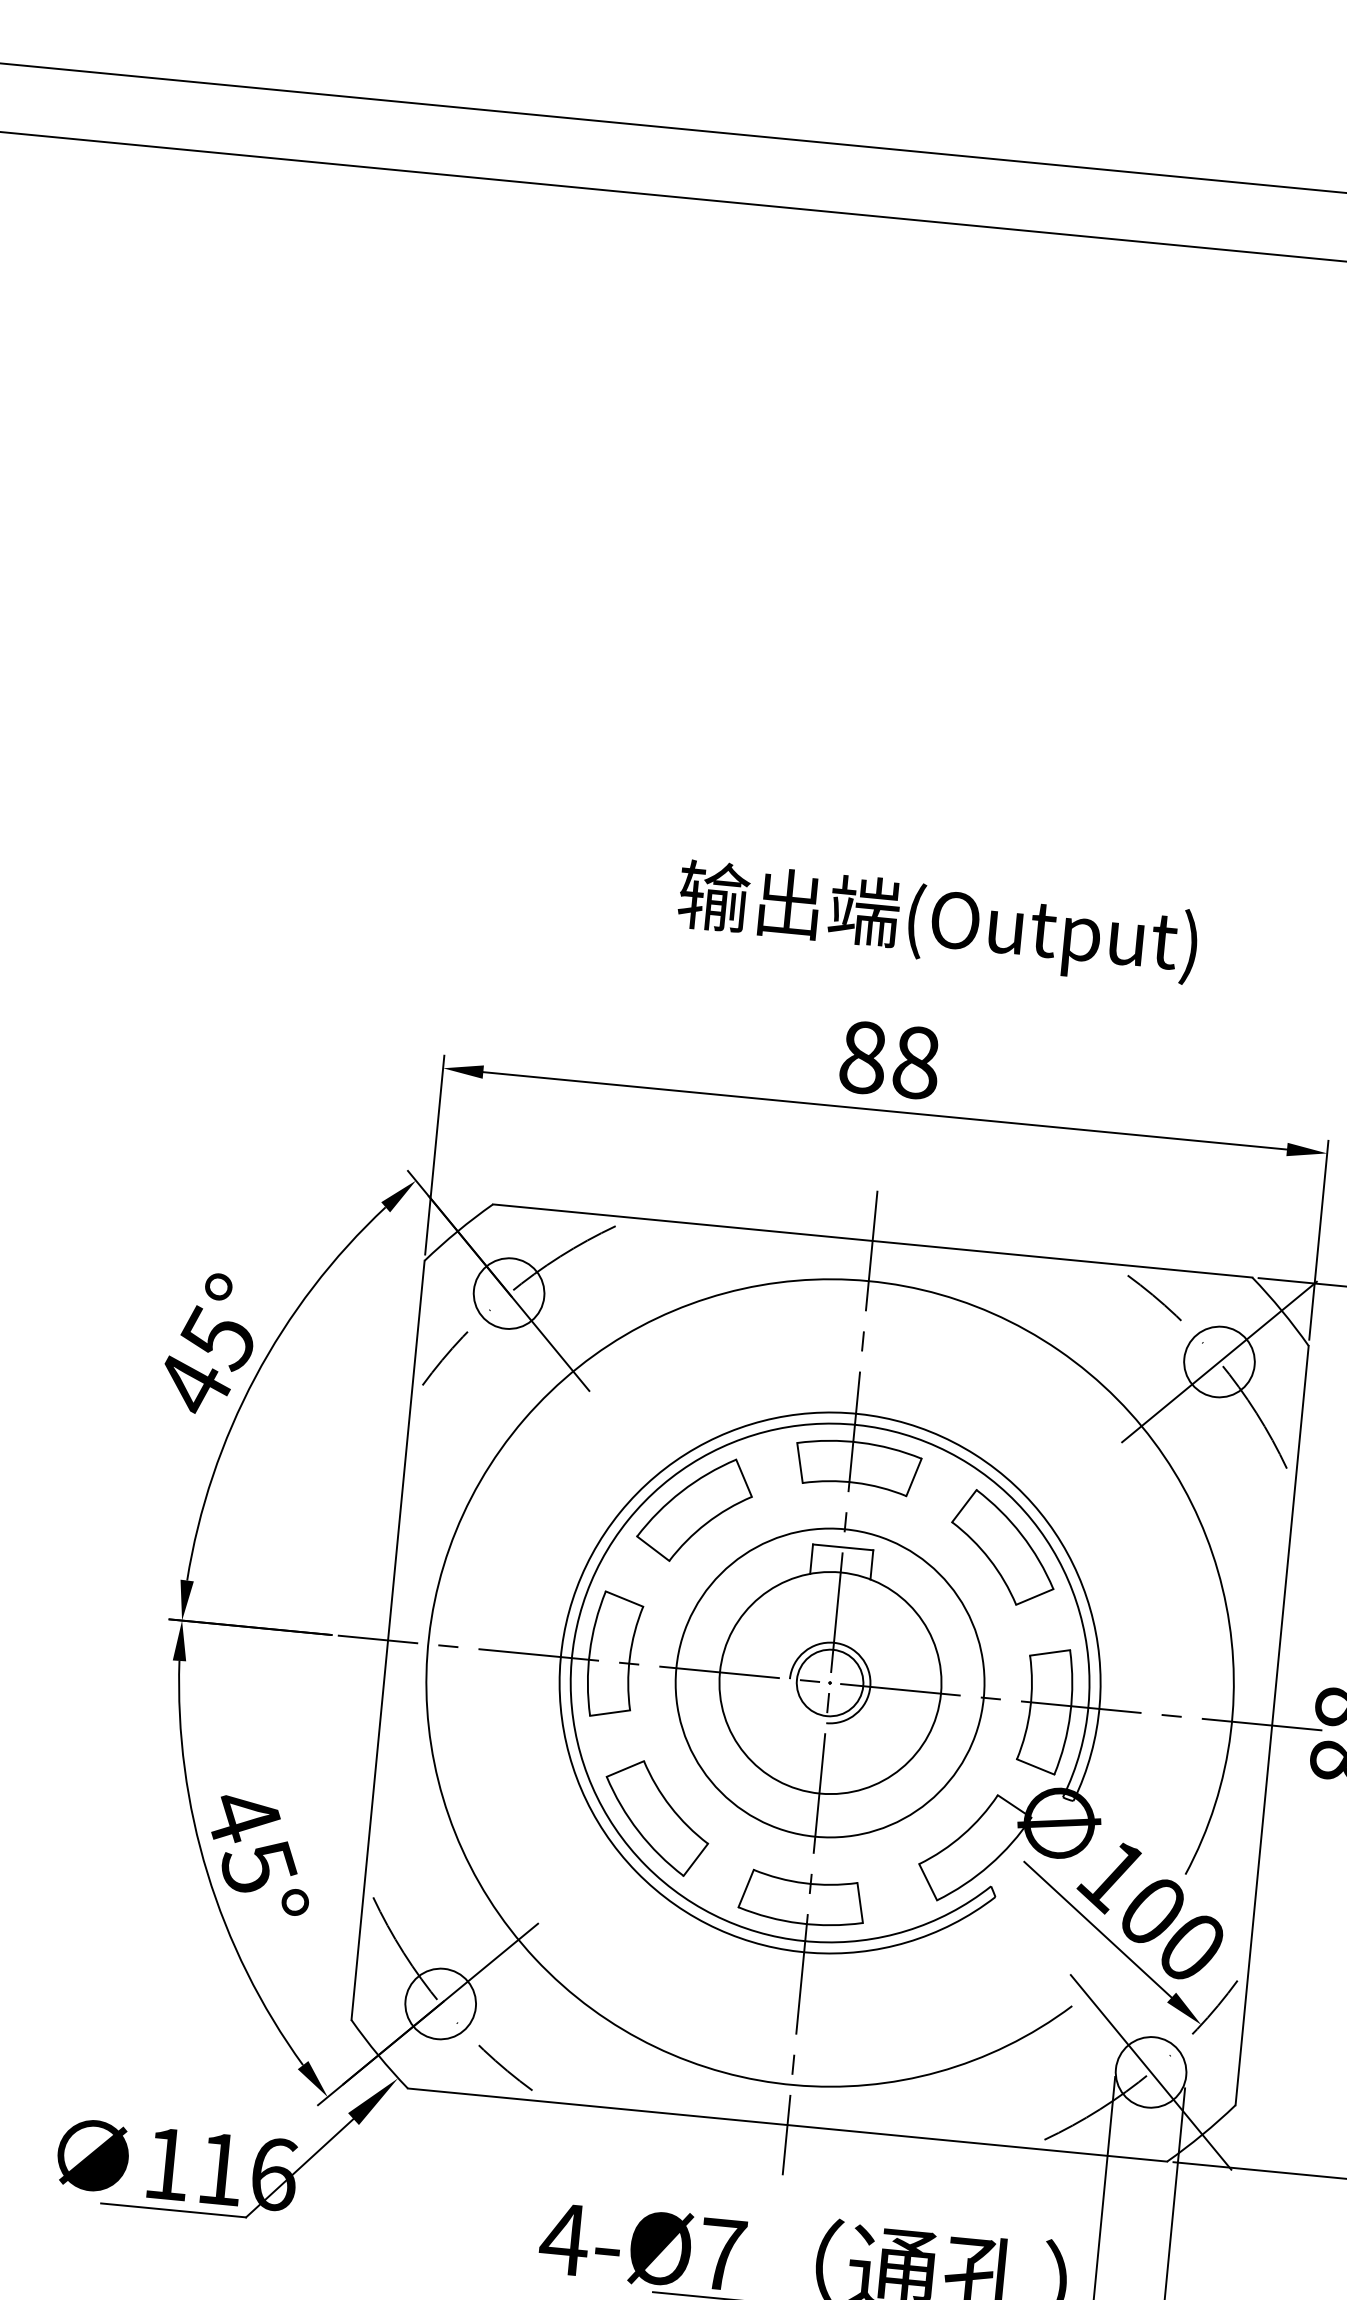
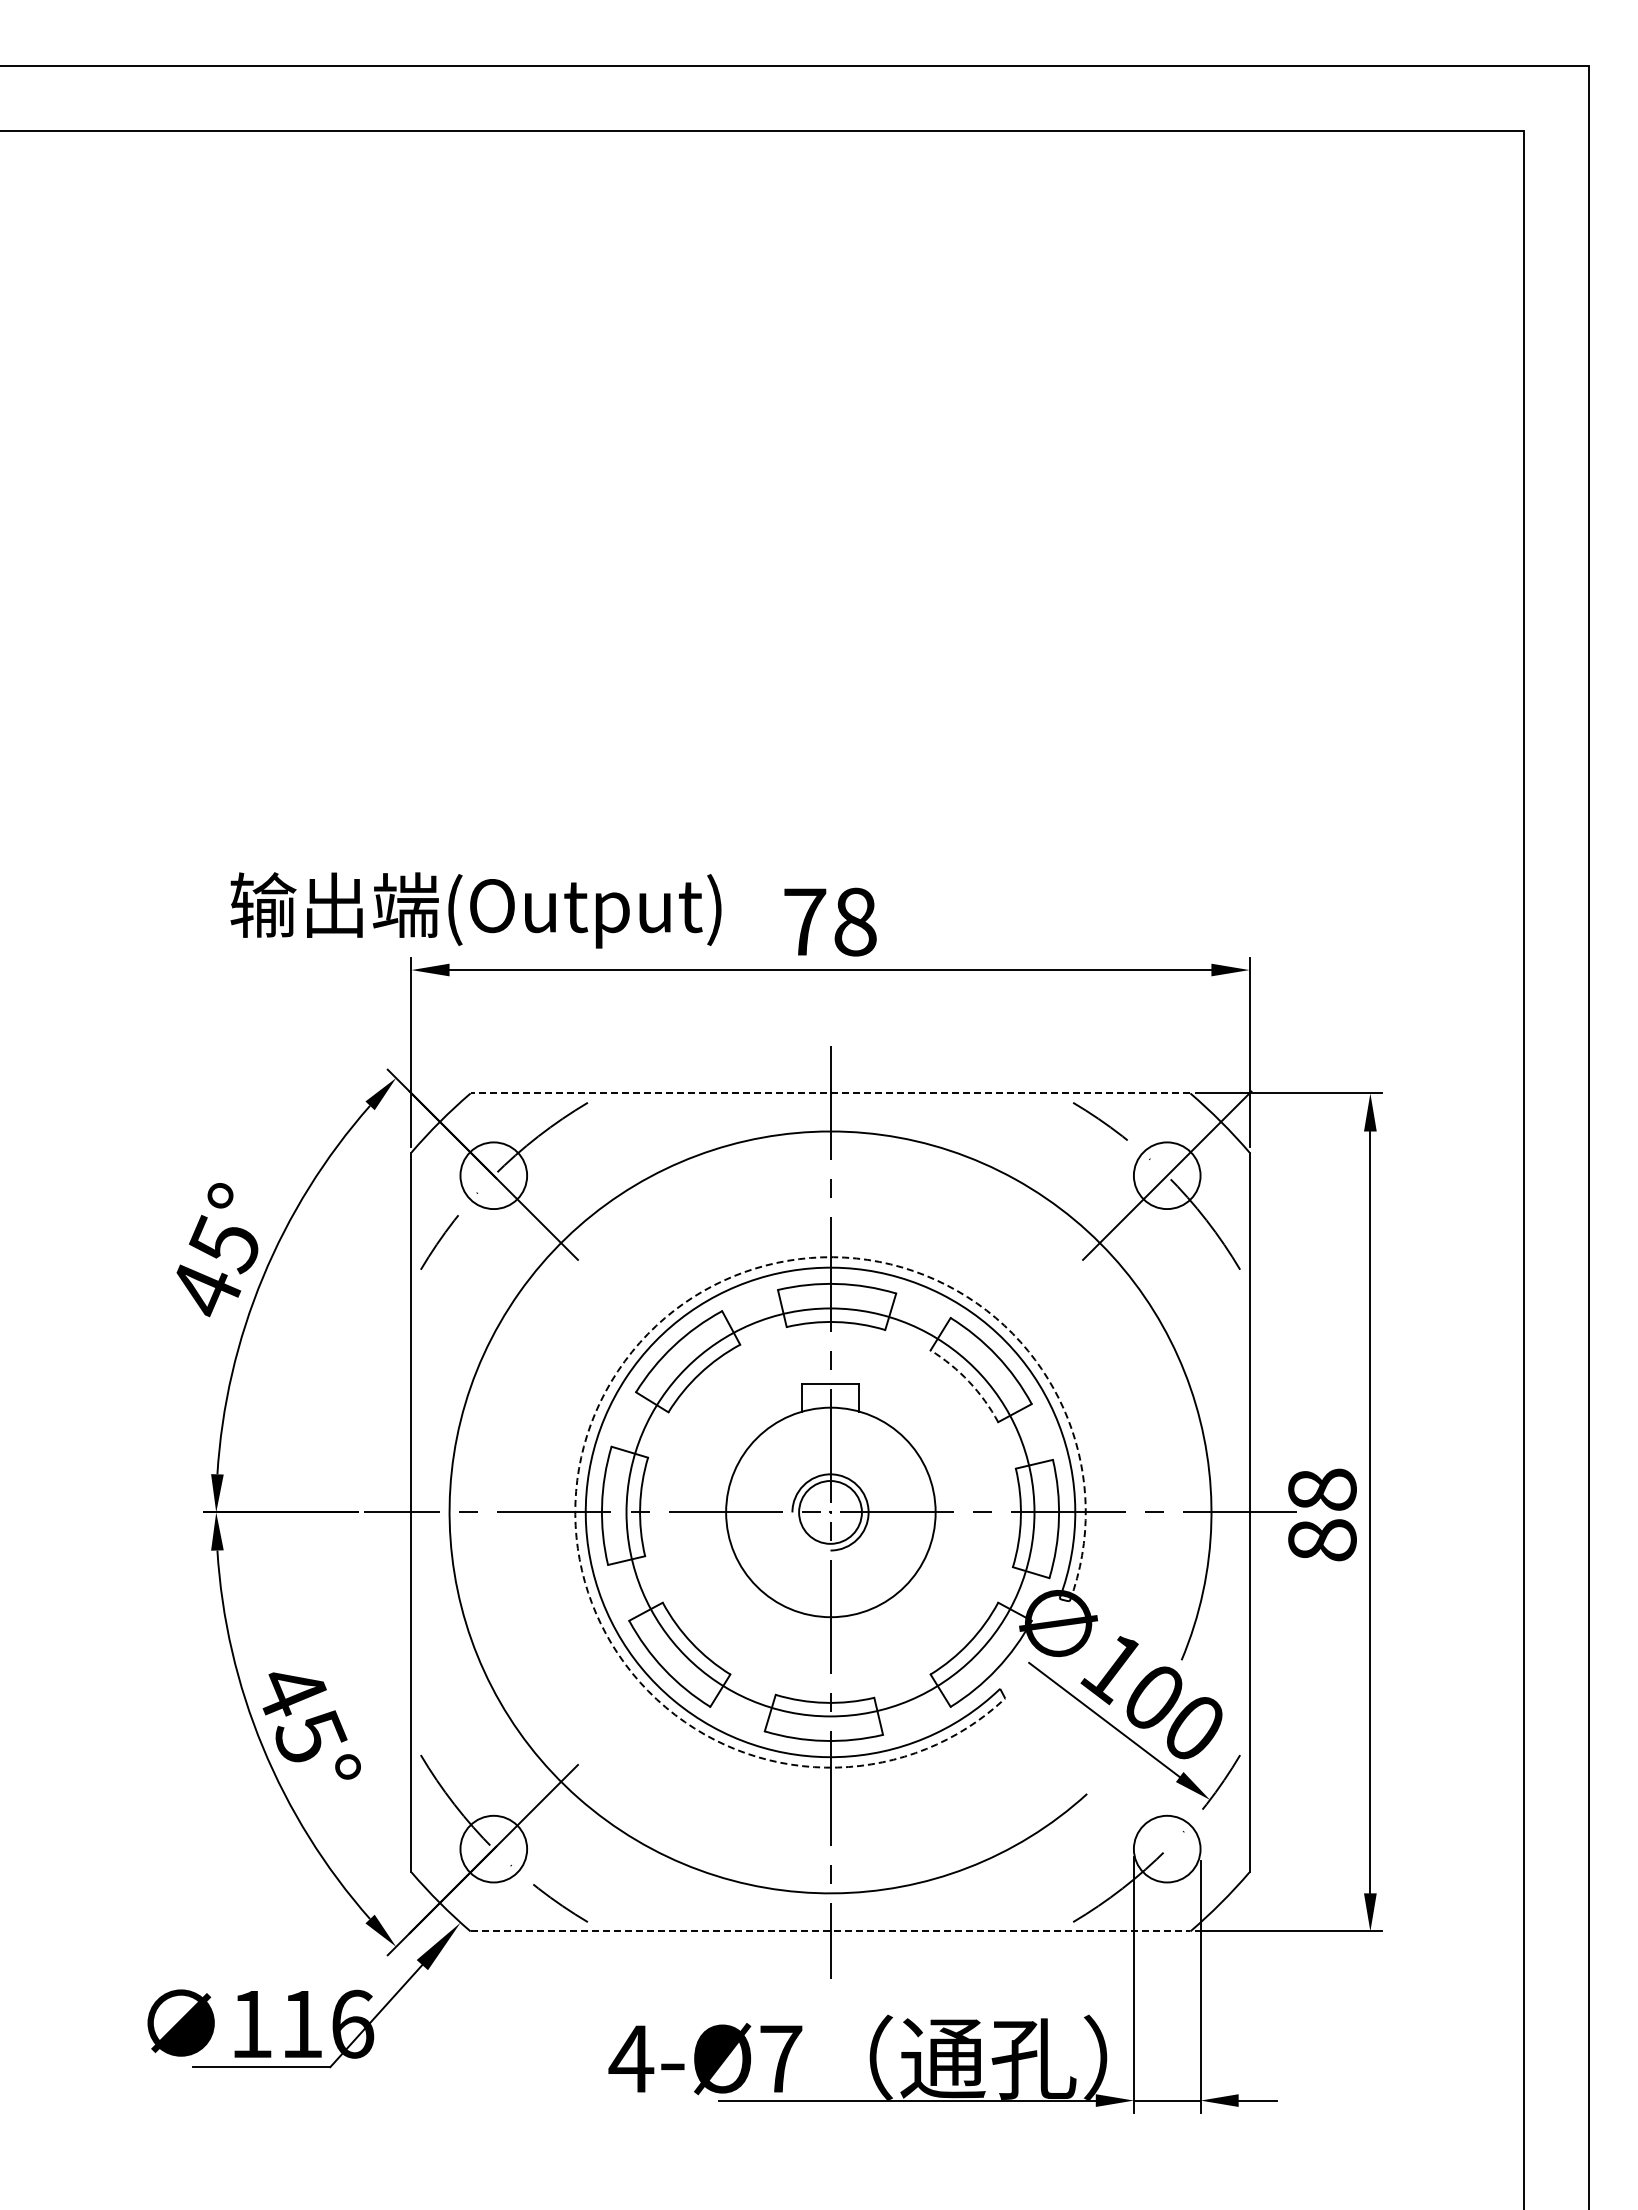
text: (937, 923) -> (475, 910), moved
text: (863, 1057) -> (805, 921), 88 -> 78
line: (872, 1241) -> (830, 1093), solid -> dashed
arc: (619, 1512) -> (617, 1371), solid -> dashed
arc: (990, 1558) -> (969, 1381), solid -> dashed
circle: (830, 1683) -> (830, 1512), size x1.4
line: (1151, 2071) -> (1167, 1848), removed
line: (787, 2125) -> (830, 1931), solid -> dashed

